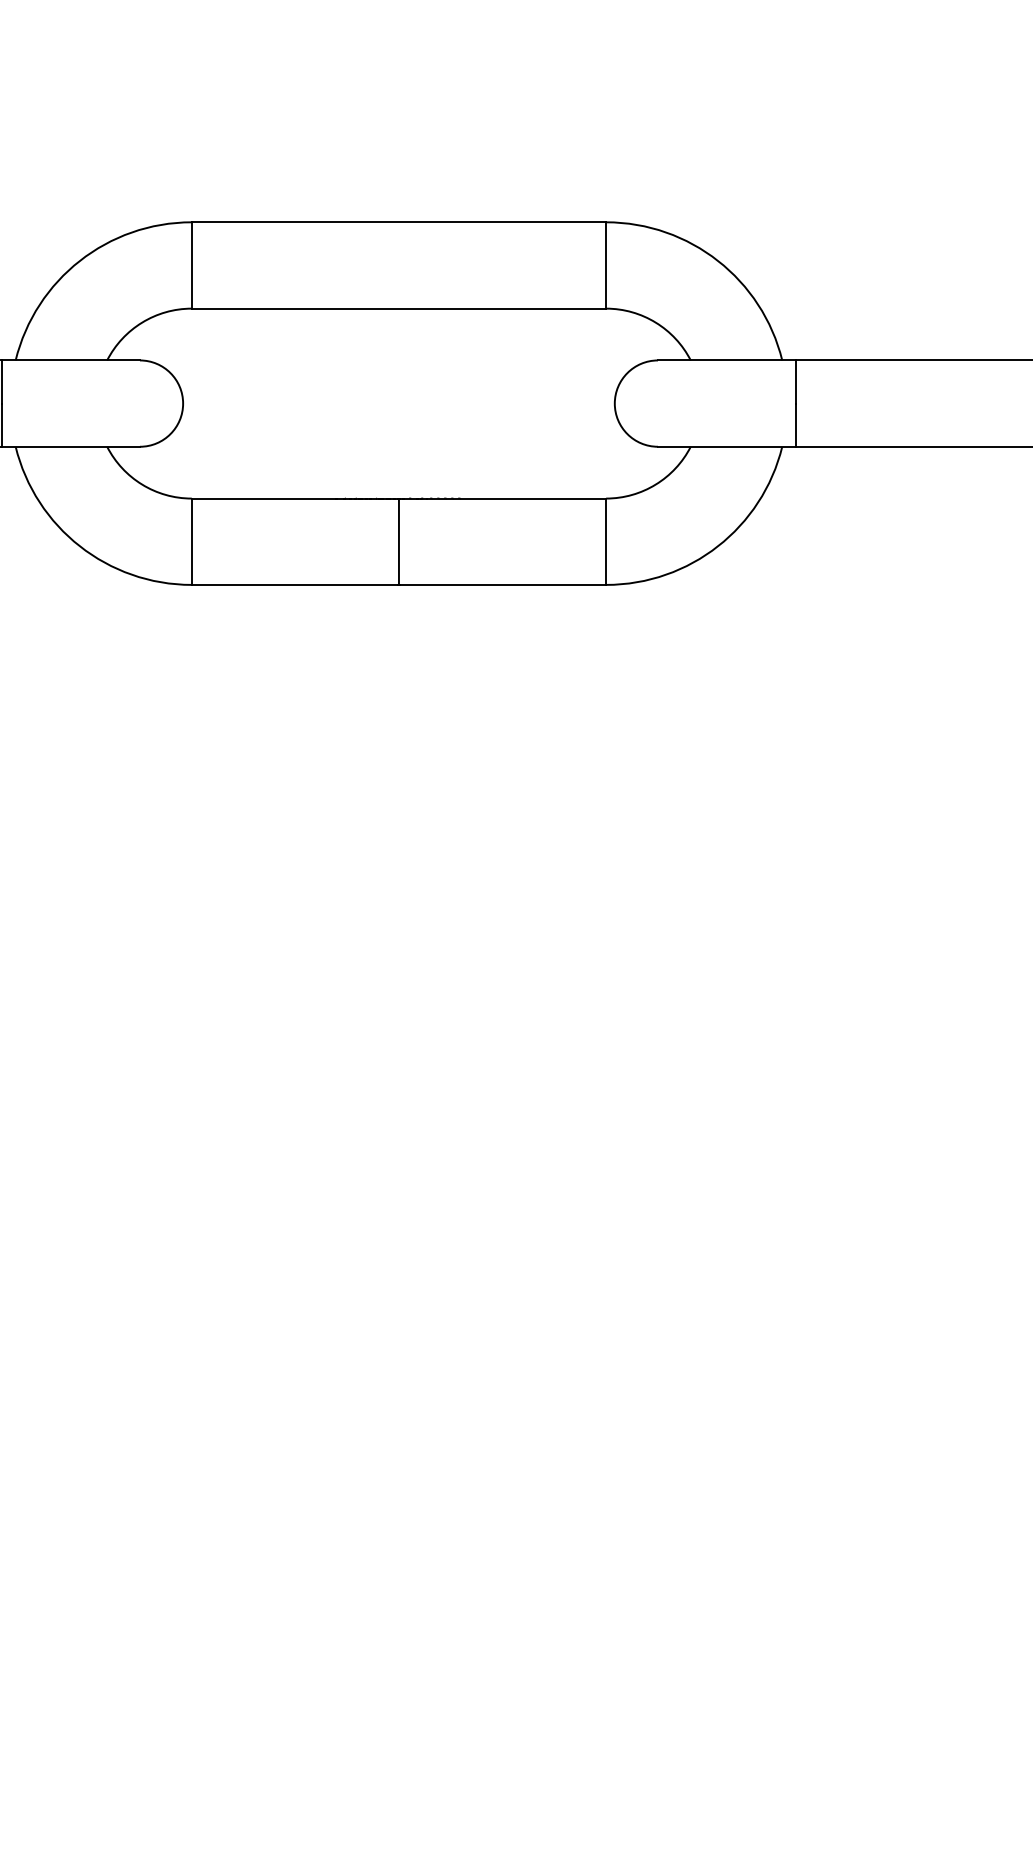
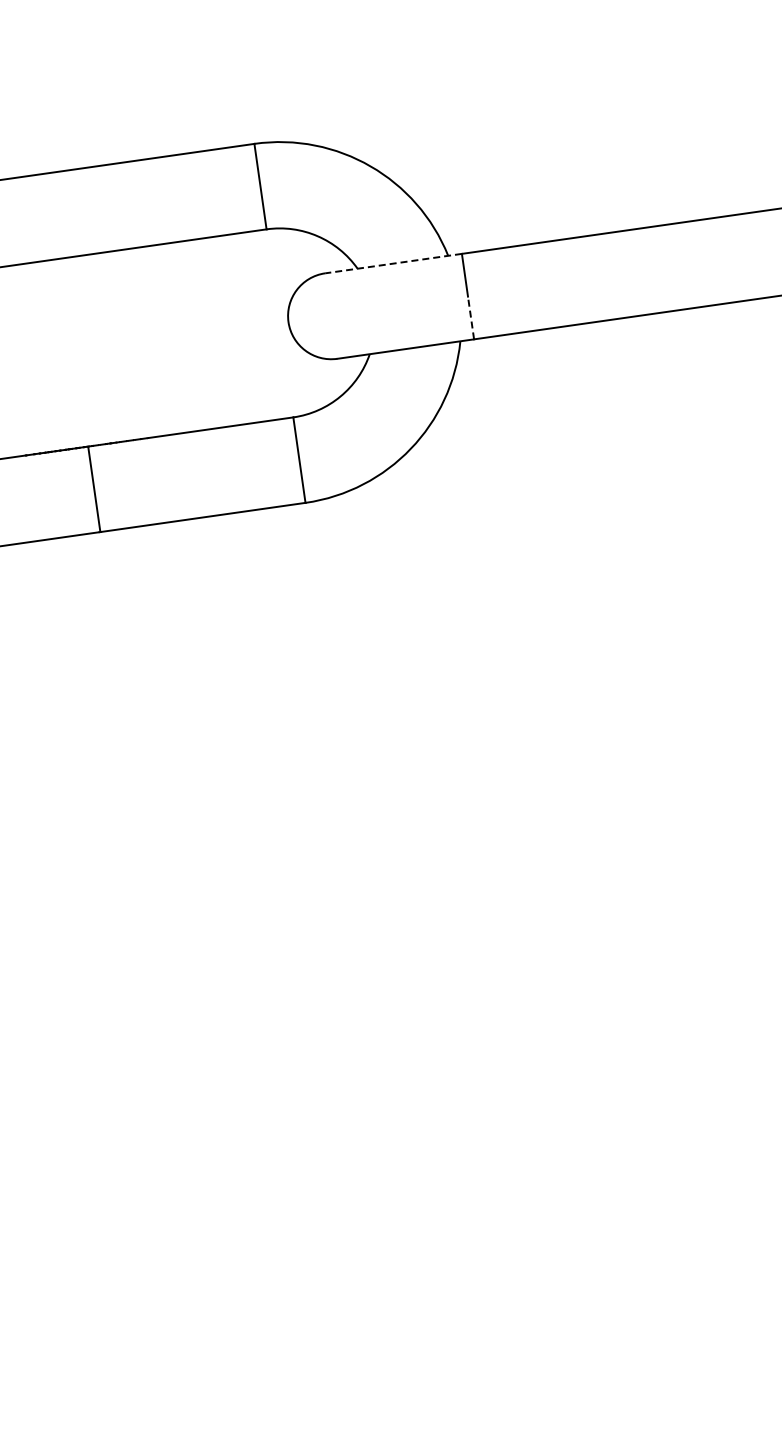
line: (726, 360) -> (393, 263), solid -> dashed
line: (796, 425) -> (471, 318), solid -> dashed

